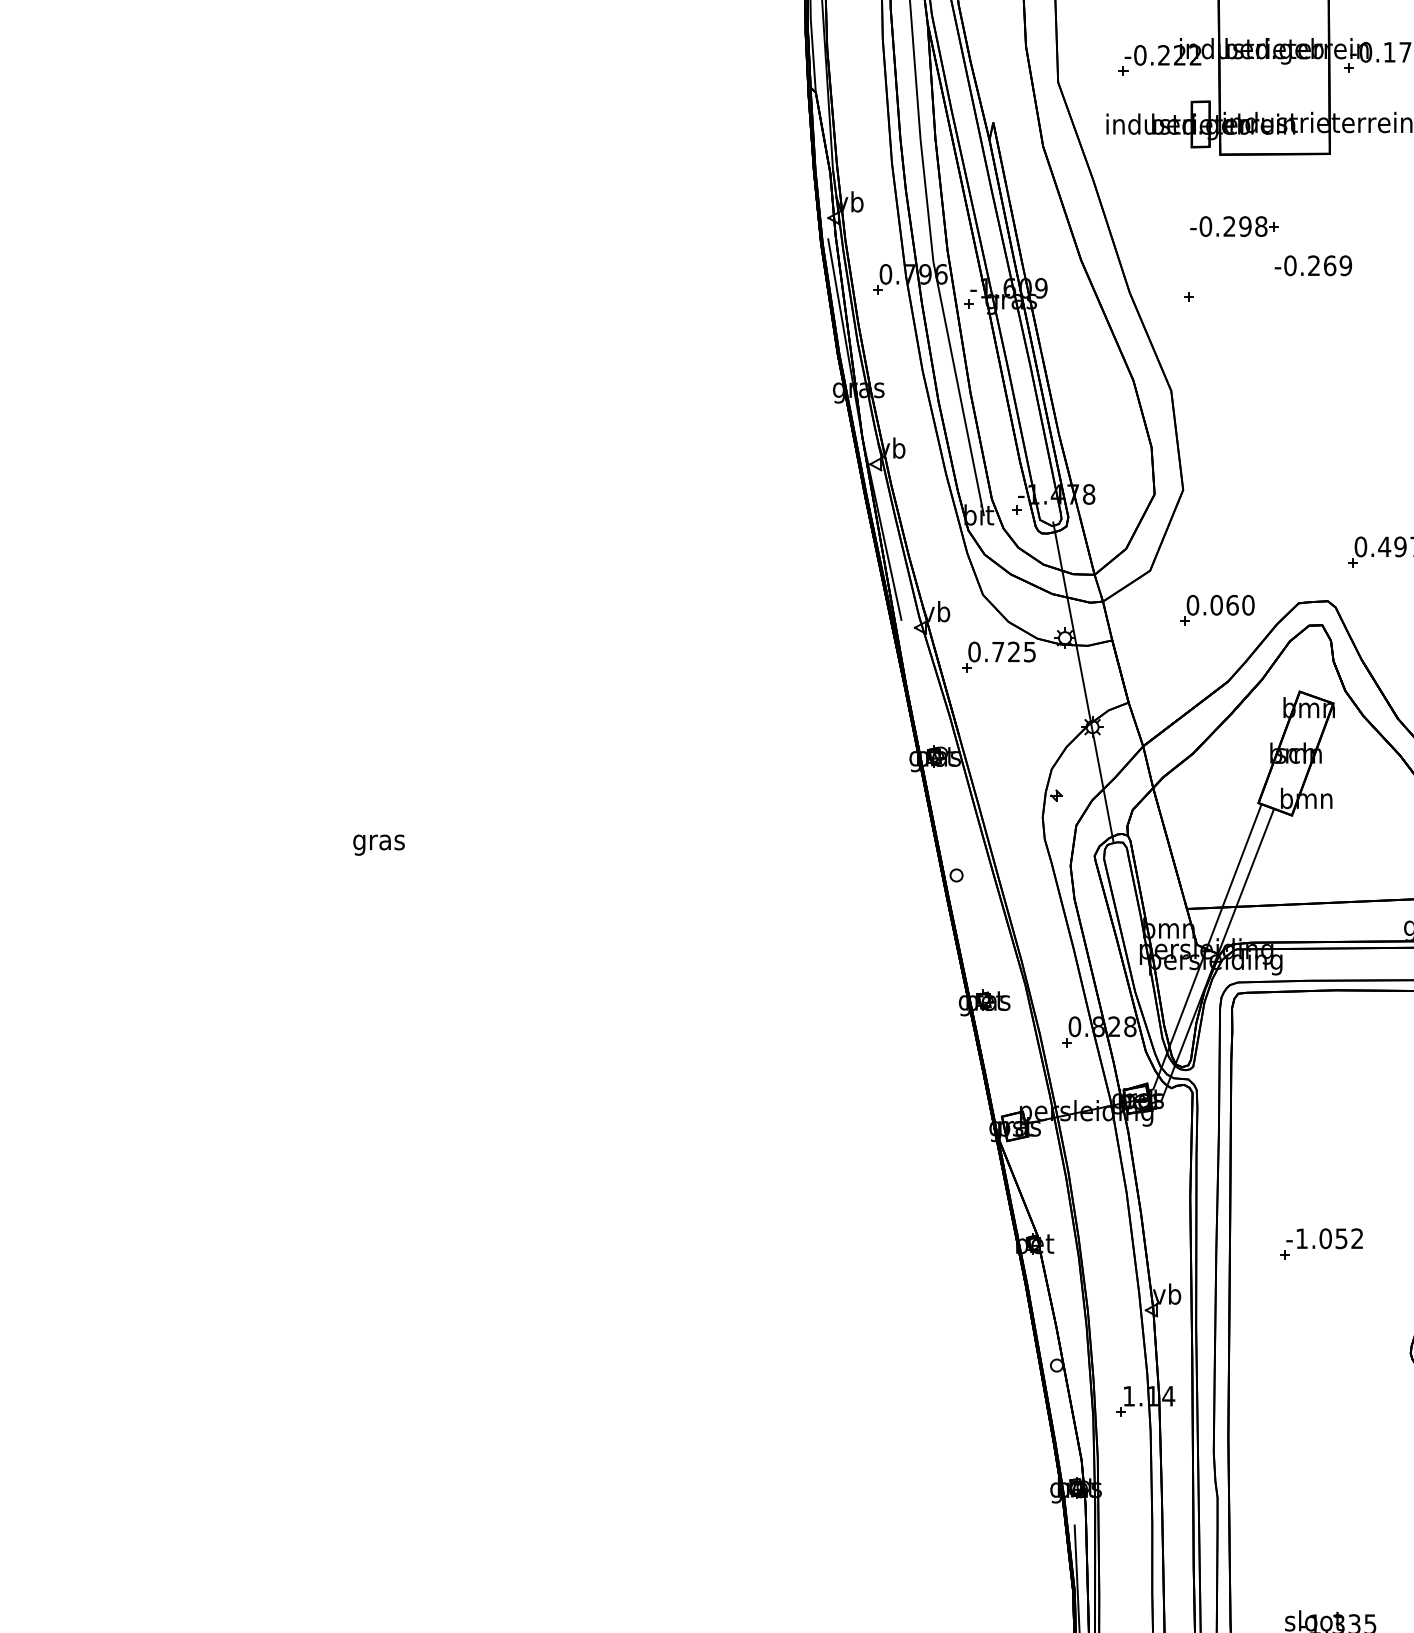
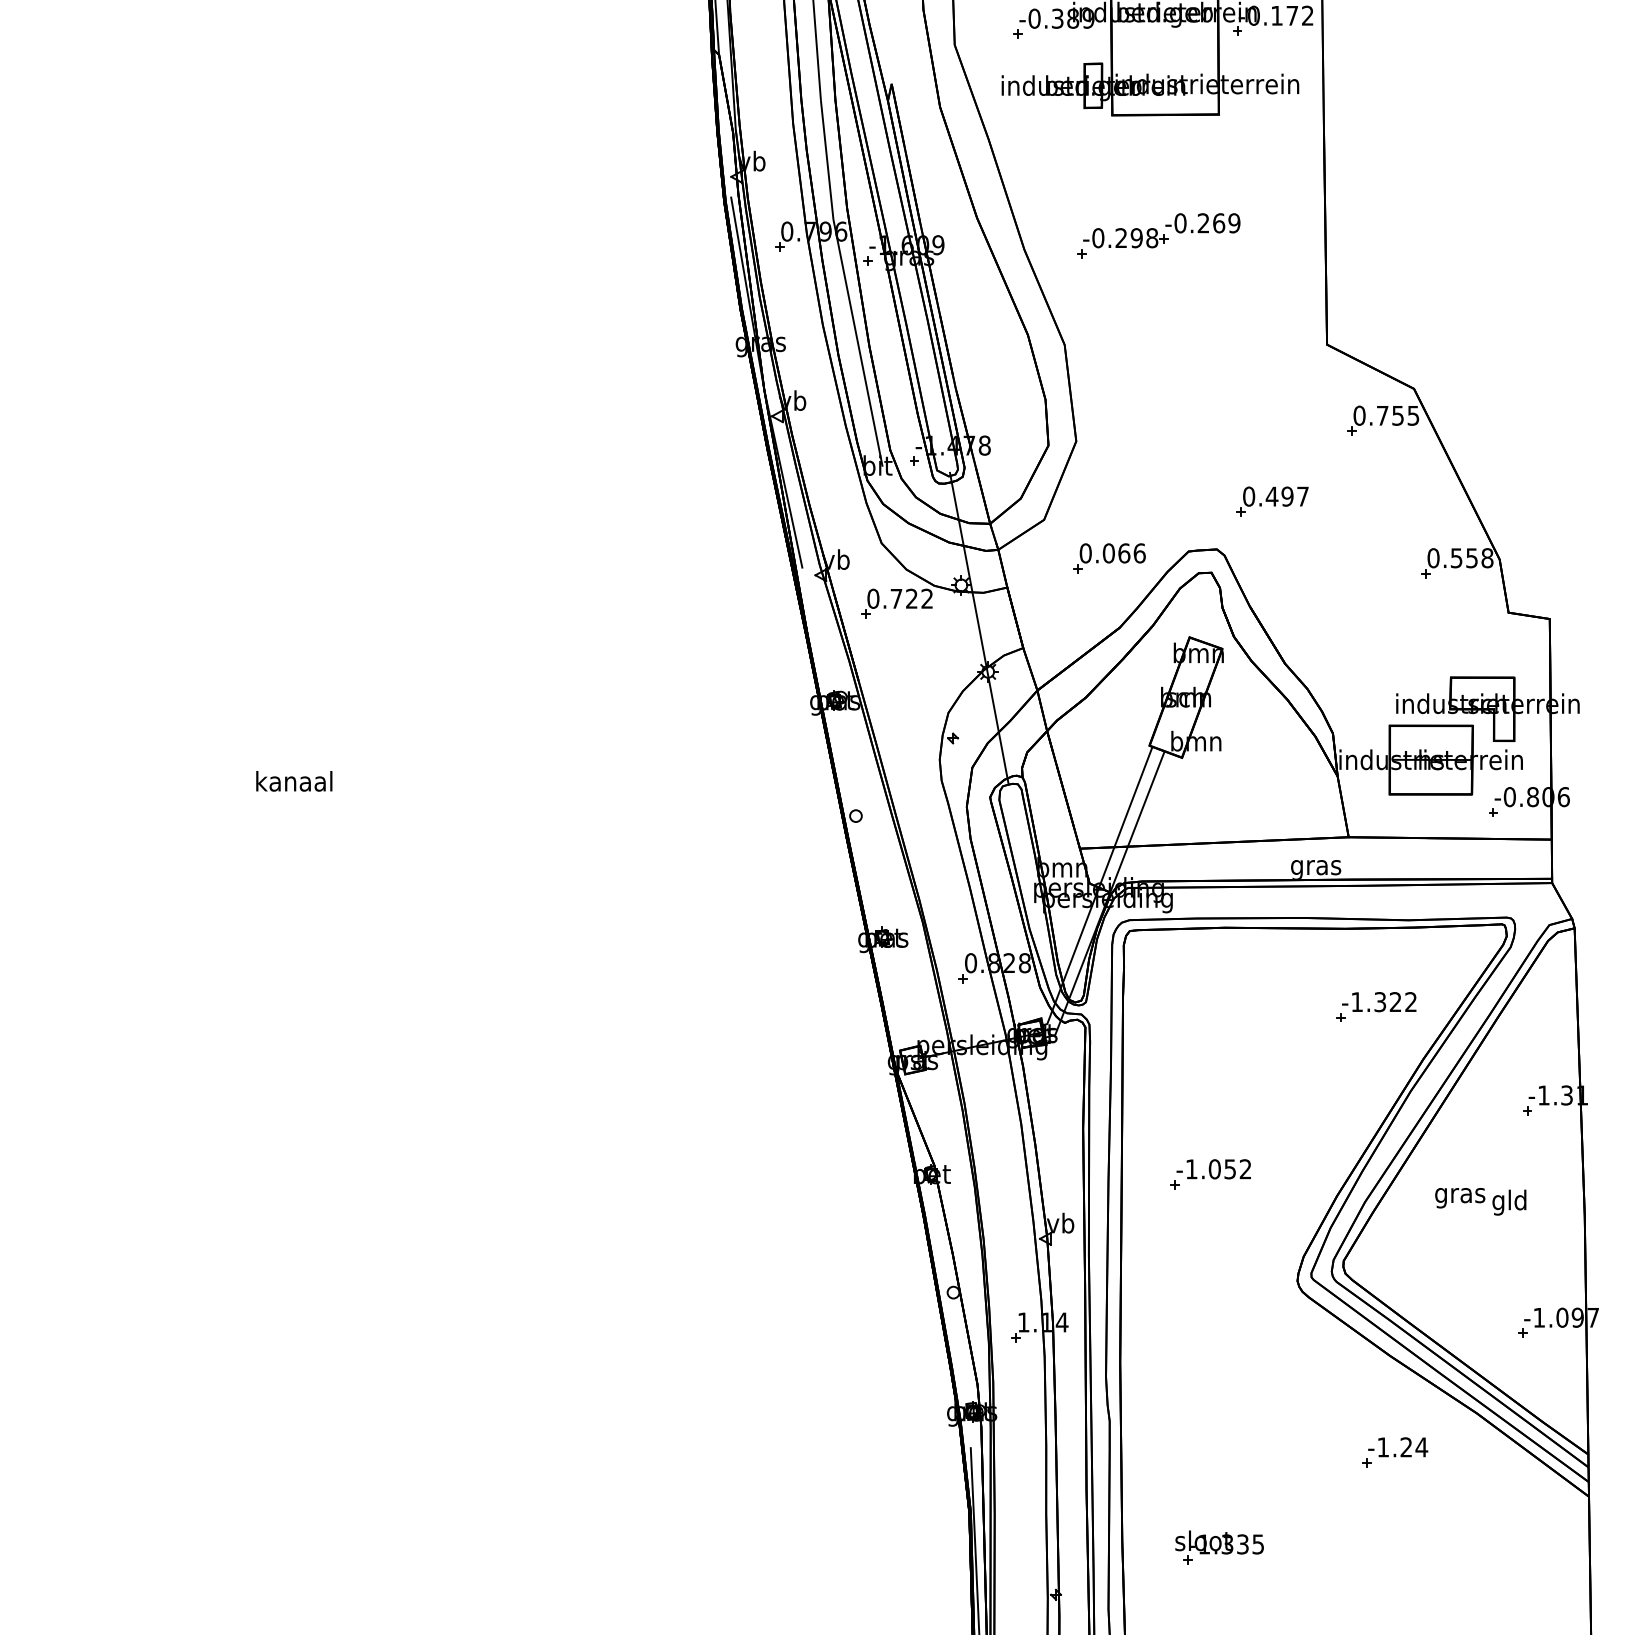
text: (1180, 55) -> (1073, 18), -0.222 -> -0.389
part: (1233, 226) -> (1125, 238), moved
text: (1248, 605) -> (1139, 553), 0.060 -> 0.066
text: (1029, 651) -> (926, 598), 0.725 -> 0.722
text: (379, 841) -> (294, 783), gras -> kanaal

